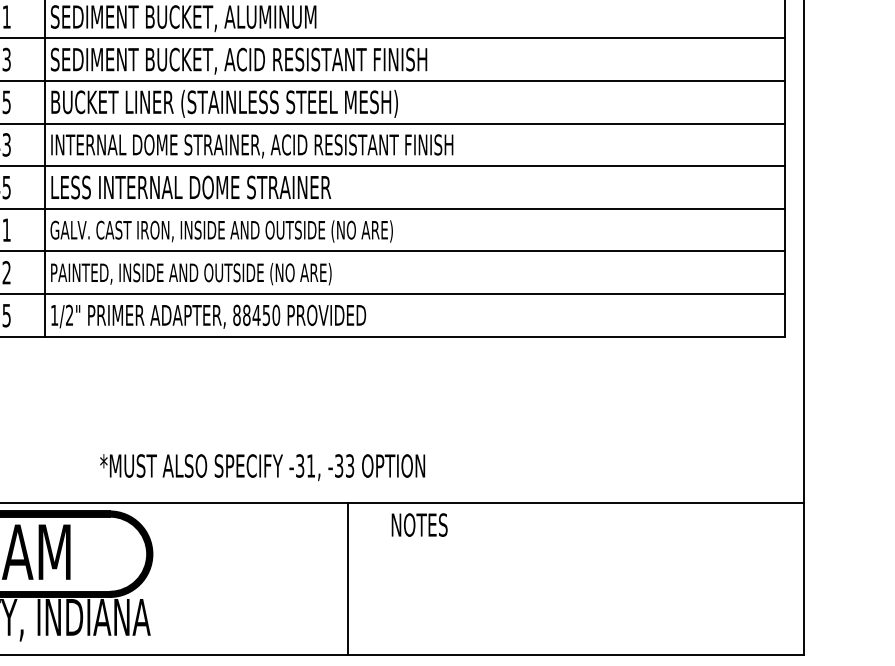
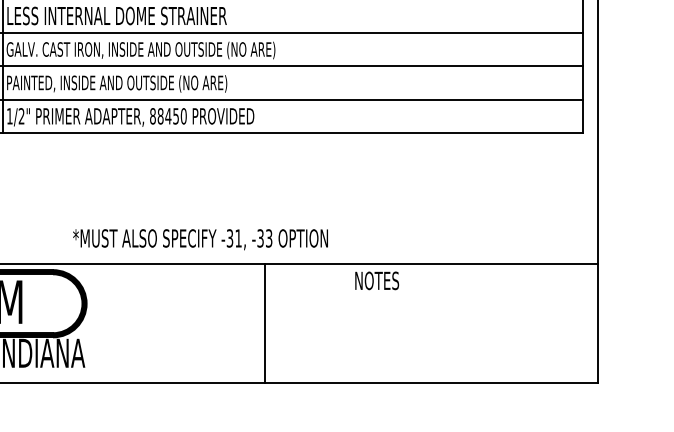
text: (262, 467) -> (200, 239), moved
text: (419, 524) -> (377, 280), moved
line: (348, 579) -> (265, 323), moved

